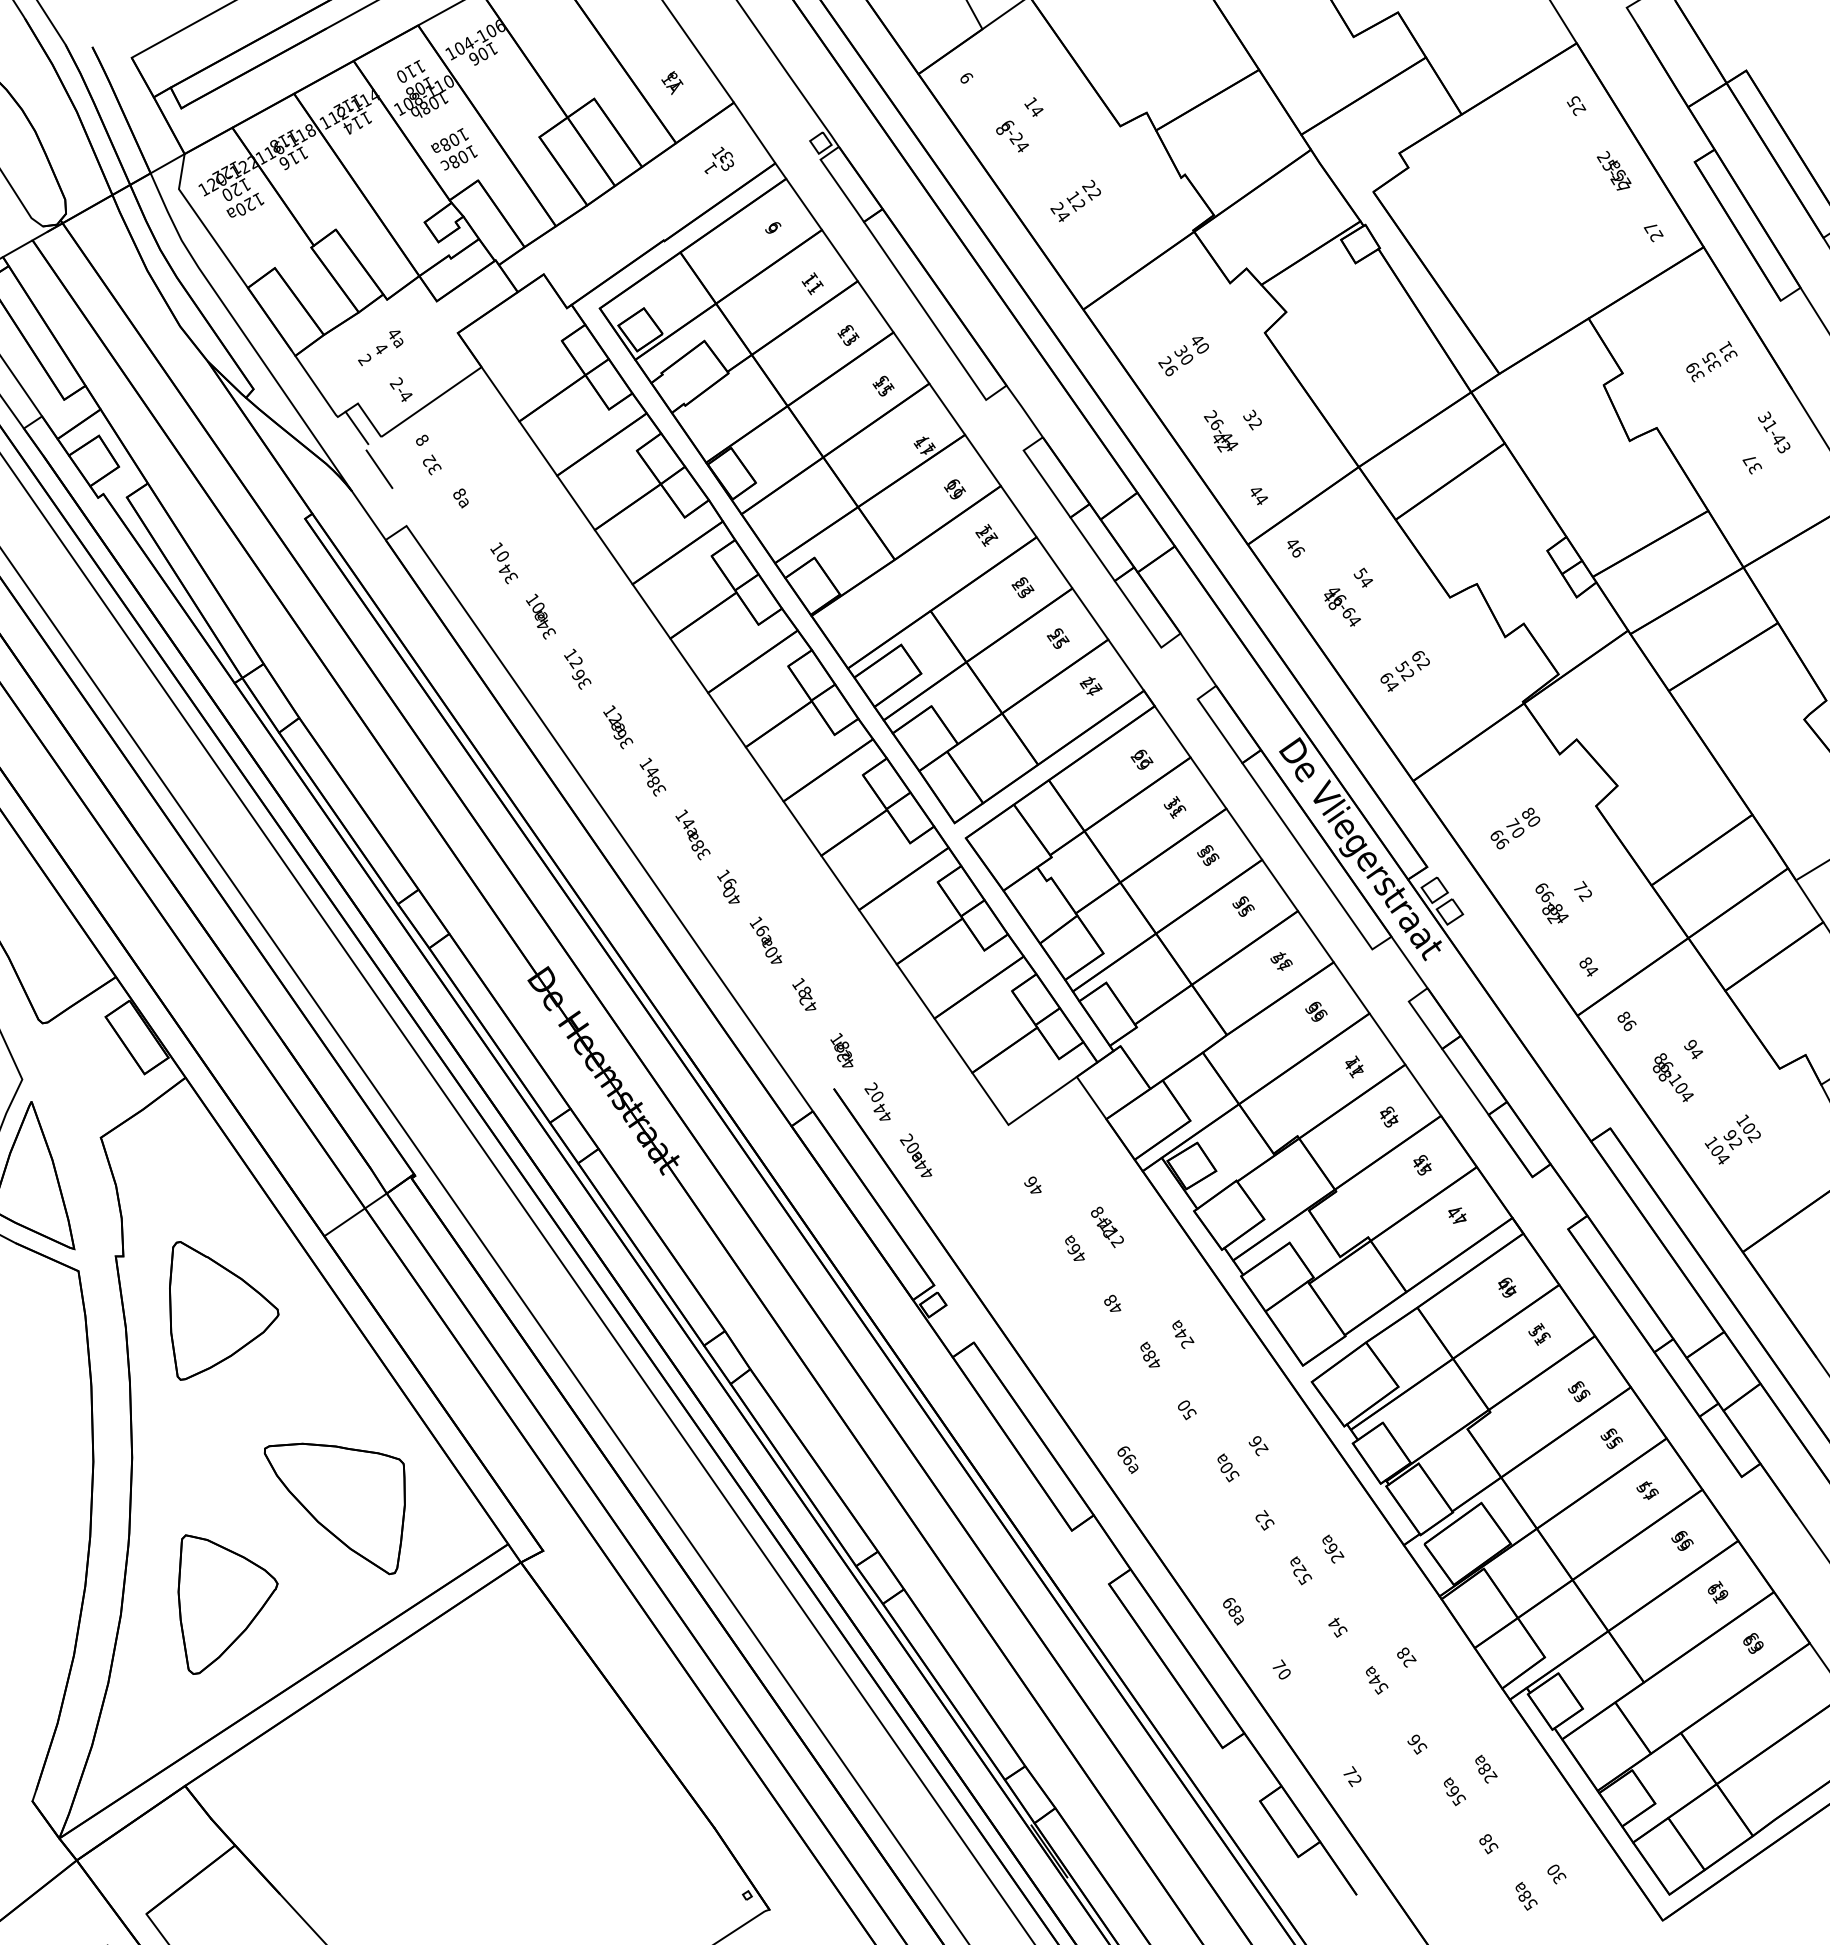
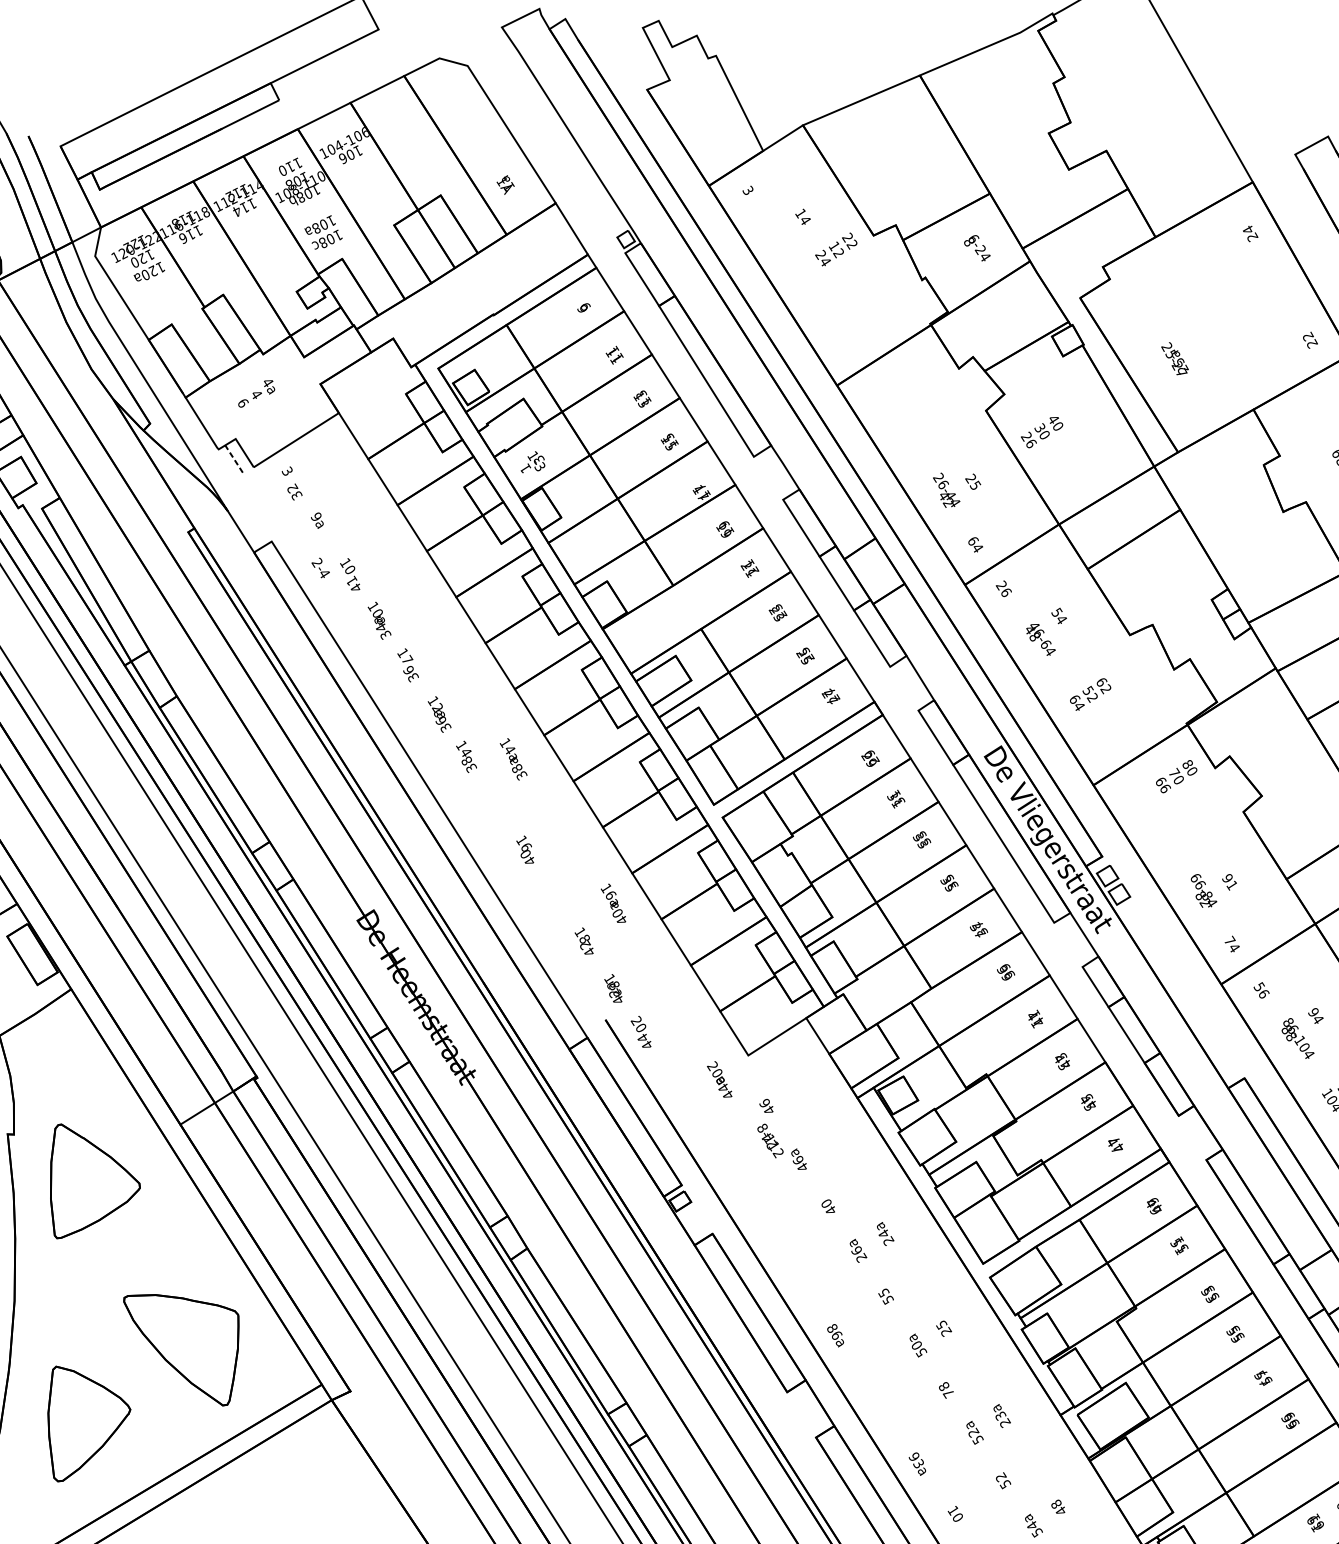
text: (966, 77) -> (748, 190), 6 -> 3
text: (1573, 101) -> (1248, 230), 25 -> 24
text: (1012, 136) -> (977, 248), moved
text: (718, 160) -> (532, 462), moved
text: (1613, 170) -> (1174, 358), moved
text: (1075, 200) -> (836, 249), moved
text: (1650, 227) -> (1307, 336), 27 -> 22
text: (1183, 356) -> (1041, 432), moved
text: (364, 359) -> (242, 402), 2 -> 6
text: (400, 389) -> (320, 567), moved
text: (1252, 419) -> (972, 481), 32 -> 25
line: (356, 427) -> (233, 458), solid -> dashed
text: (421, 439) -> (286, 470), 8 -> 3
line: (379, 469) -> (251, 494), removed
text: (1255, 491) -> (973, 541), 44 -> 64
text: (458, 493) -> (315, 516), 8a -> 9a
text: (1291, 543) -> (1001, 585), 46 -> 26
text: (508, 573) -> (354, 584), 34 -> 41
text: (576, 662) -> (407, 659), 12 -> 17
text: (1515, 828) -> (1176, 776), moved
text: (692, 834) -> (513, 759), moved
text: (1582, 890) -> (1229, 881), 72 -> 91
text: (765, 939) -> (613, 902), moved
text: (1585, 962) -> (1229, 940), 84 -> 74
text: (1623, 1016) -> (1259, 986), 86 -> 56
text: (915, 1155) -> (719, 1079), moved
text: (1107, 1227) -> (770, 1141), moved
text: (1110, 1299) -> (826, 1202), 48 -> 40
text: (1152, 1360) -> (859, 1254), 48a -> 26a
text: (1184, 1406) -> (884, 1293), 50 -> 55
text: (1255, 1441) -> (941, 1324), 26 -> 25
text: (1123, 1450) -> (832, 1327), 66a -> 86a
text: (1264, 1520) -> (946, 1390), 52 -> 78
text: (1331, 1549) -> (1000, 1416), 26a -> 23a
text: (1718, 1591) -> (1316, 1522), moved
text: (1231, 1606) -> (916, 1460), 68a -> 93a
text: (1334, 1623) -> (1000, 1477), 54 -> 52
text: (1409, 1661) -> (1061, 1511), 28 -> 48
text: (1278, 1665) -> (953, 1510), 70 -> 10

